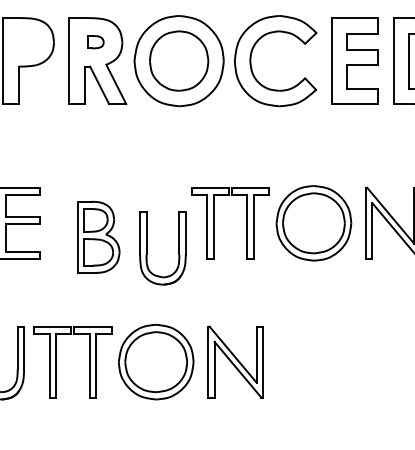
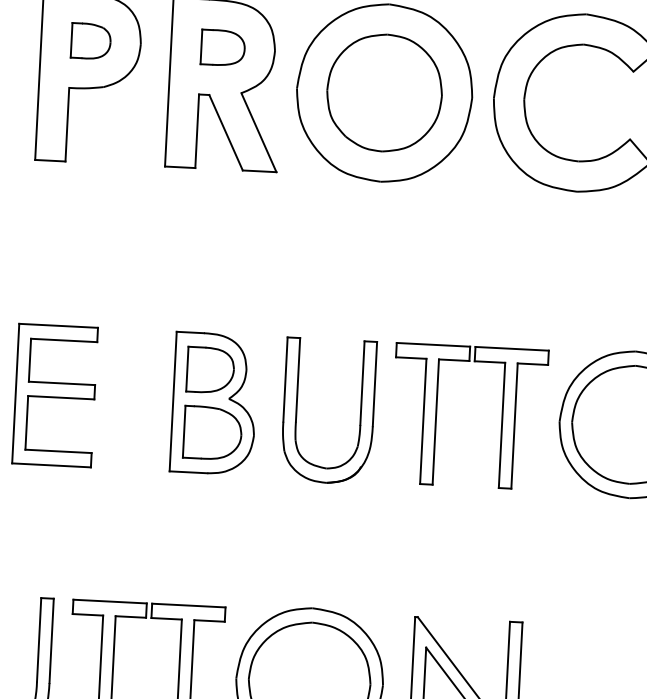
part: (95, 41) -> (222, 46), size x1.43
part: (28, 42) -> (90, 41), added
part: (98, 236) -> (214, 402), moved
part: (147, 248) -> (298, 410), moved

